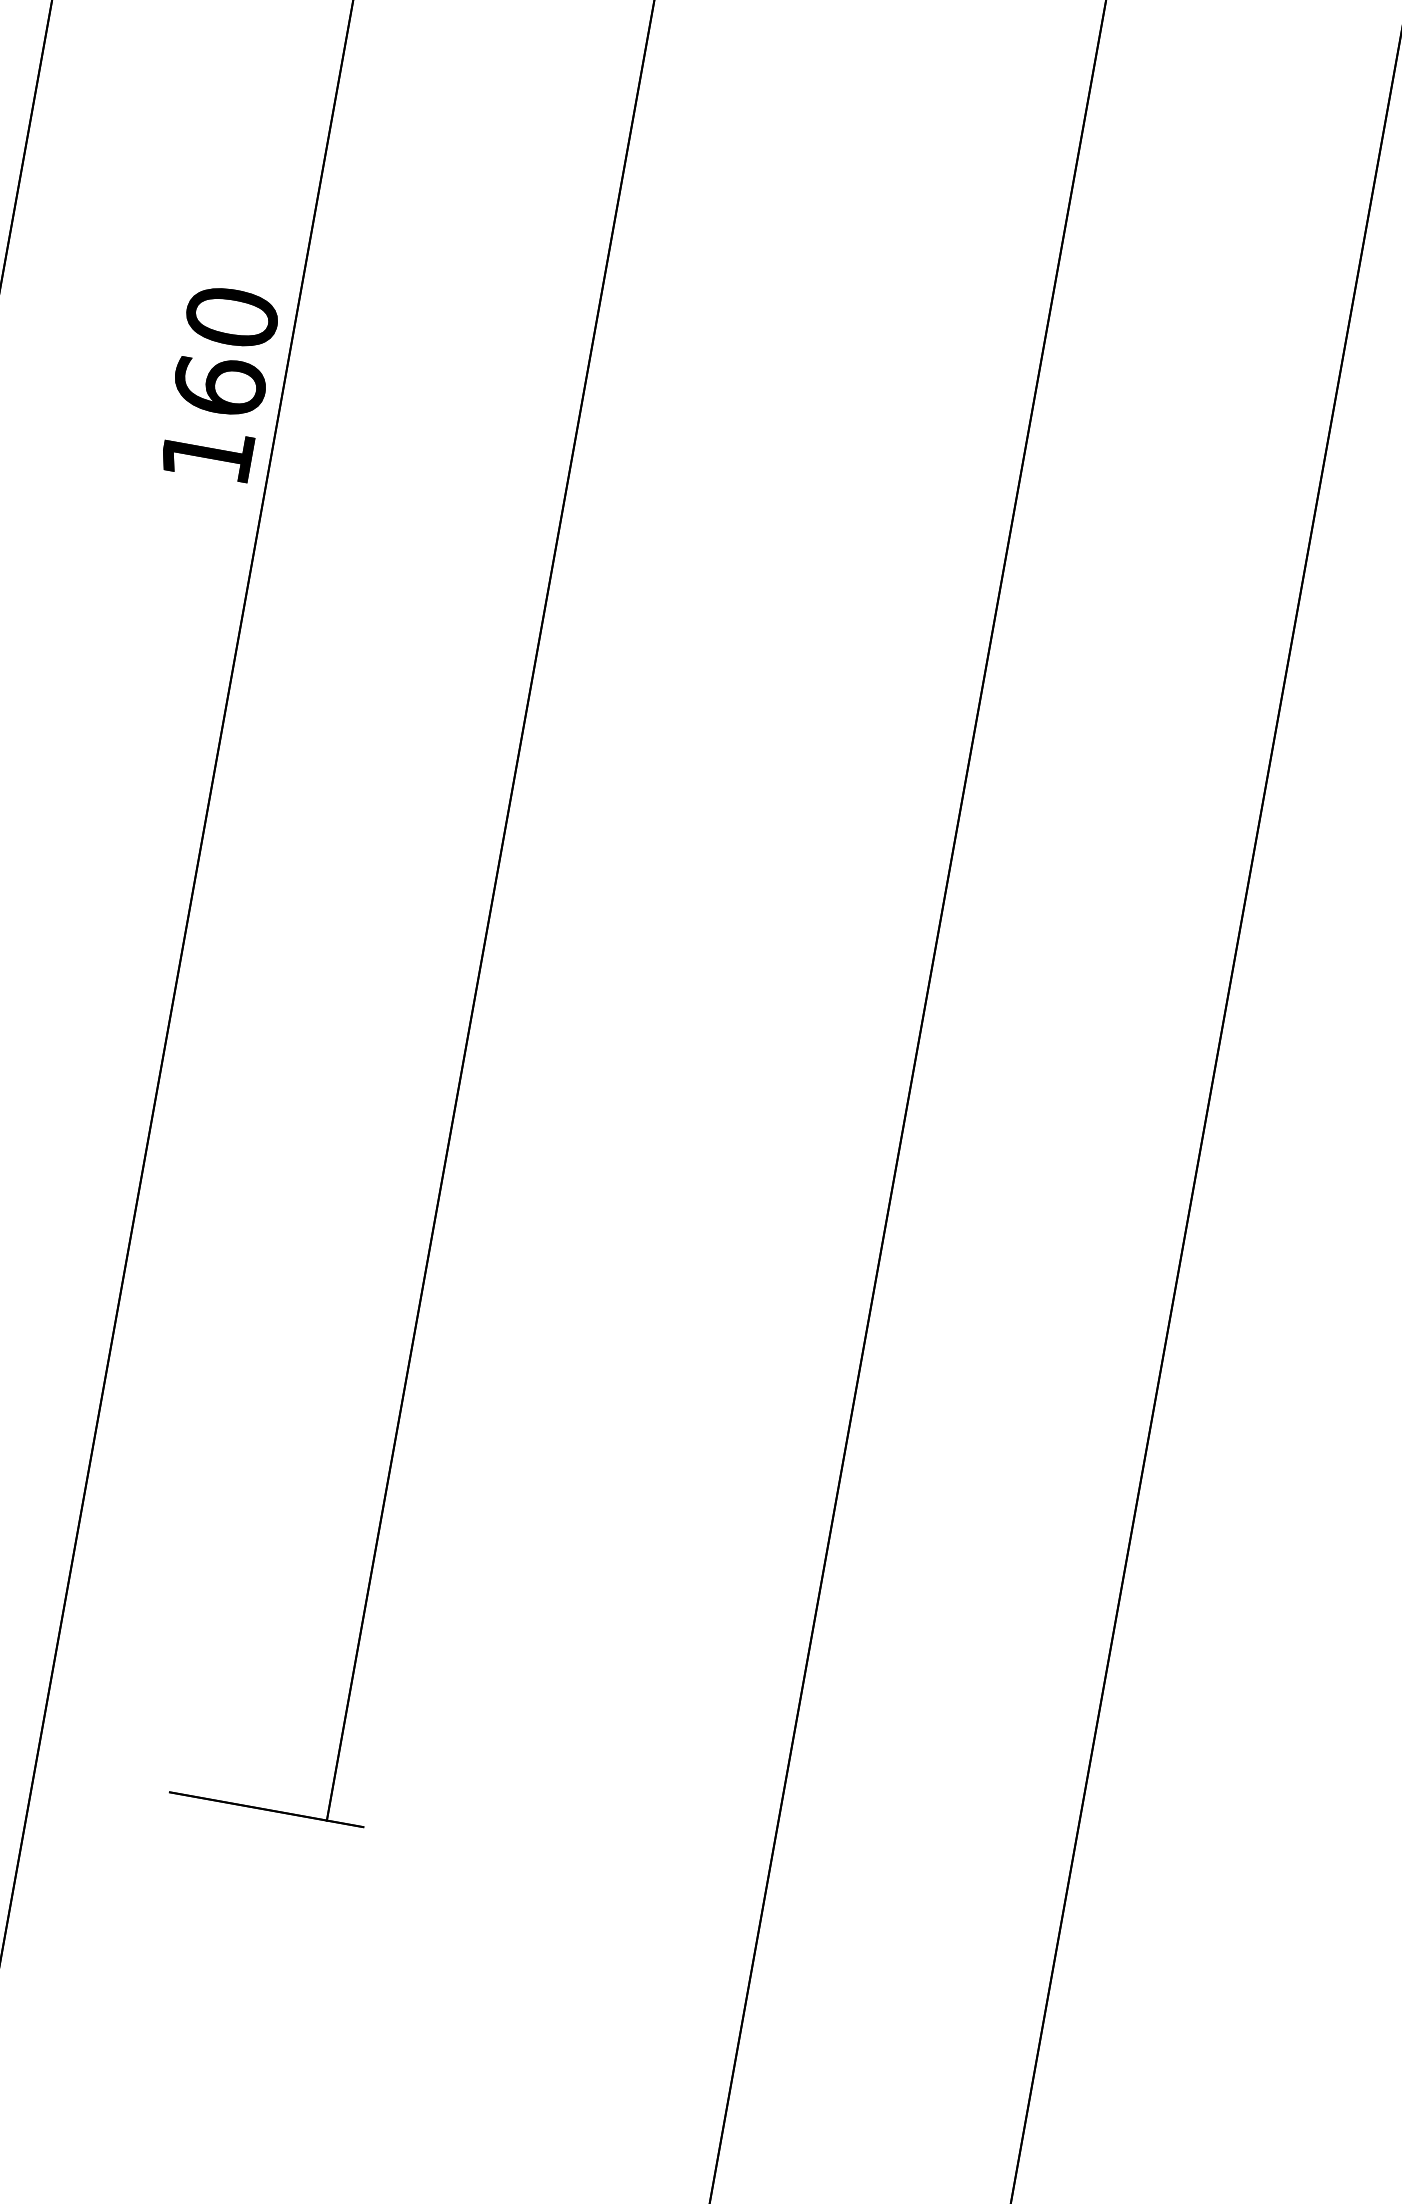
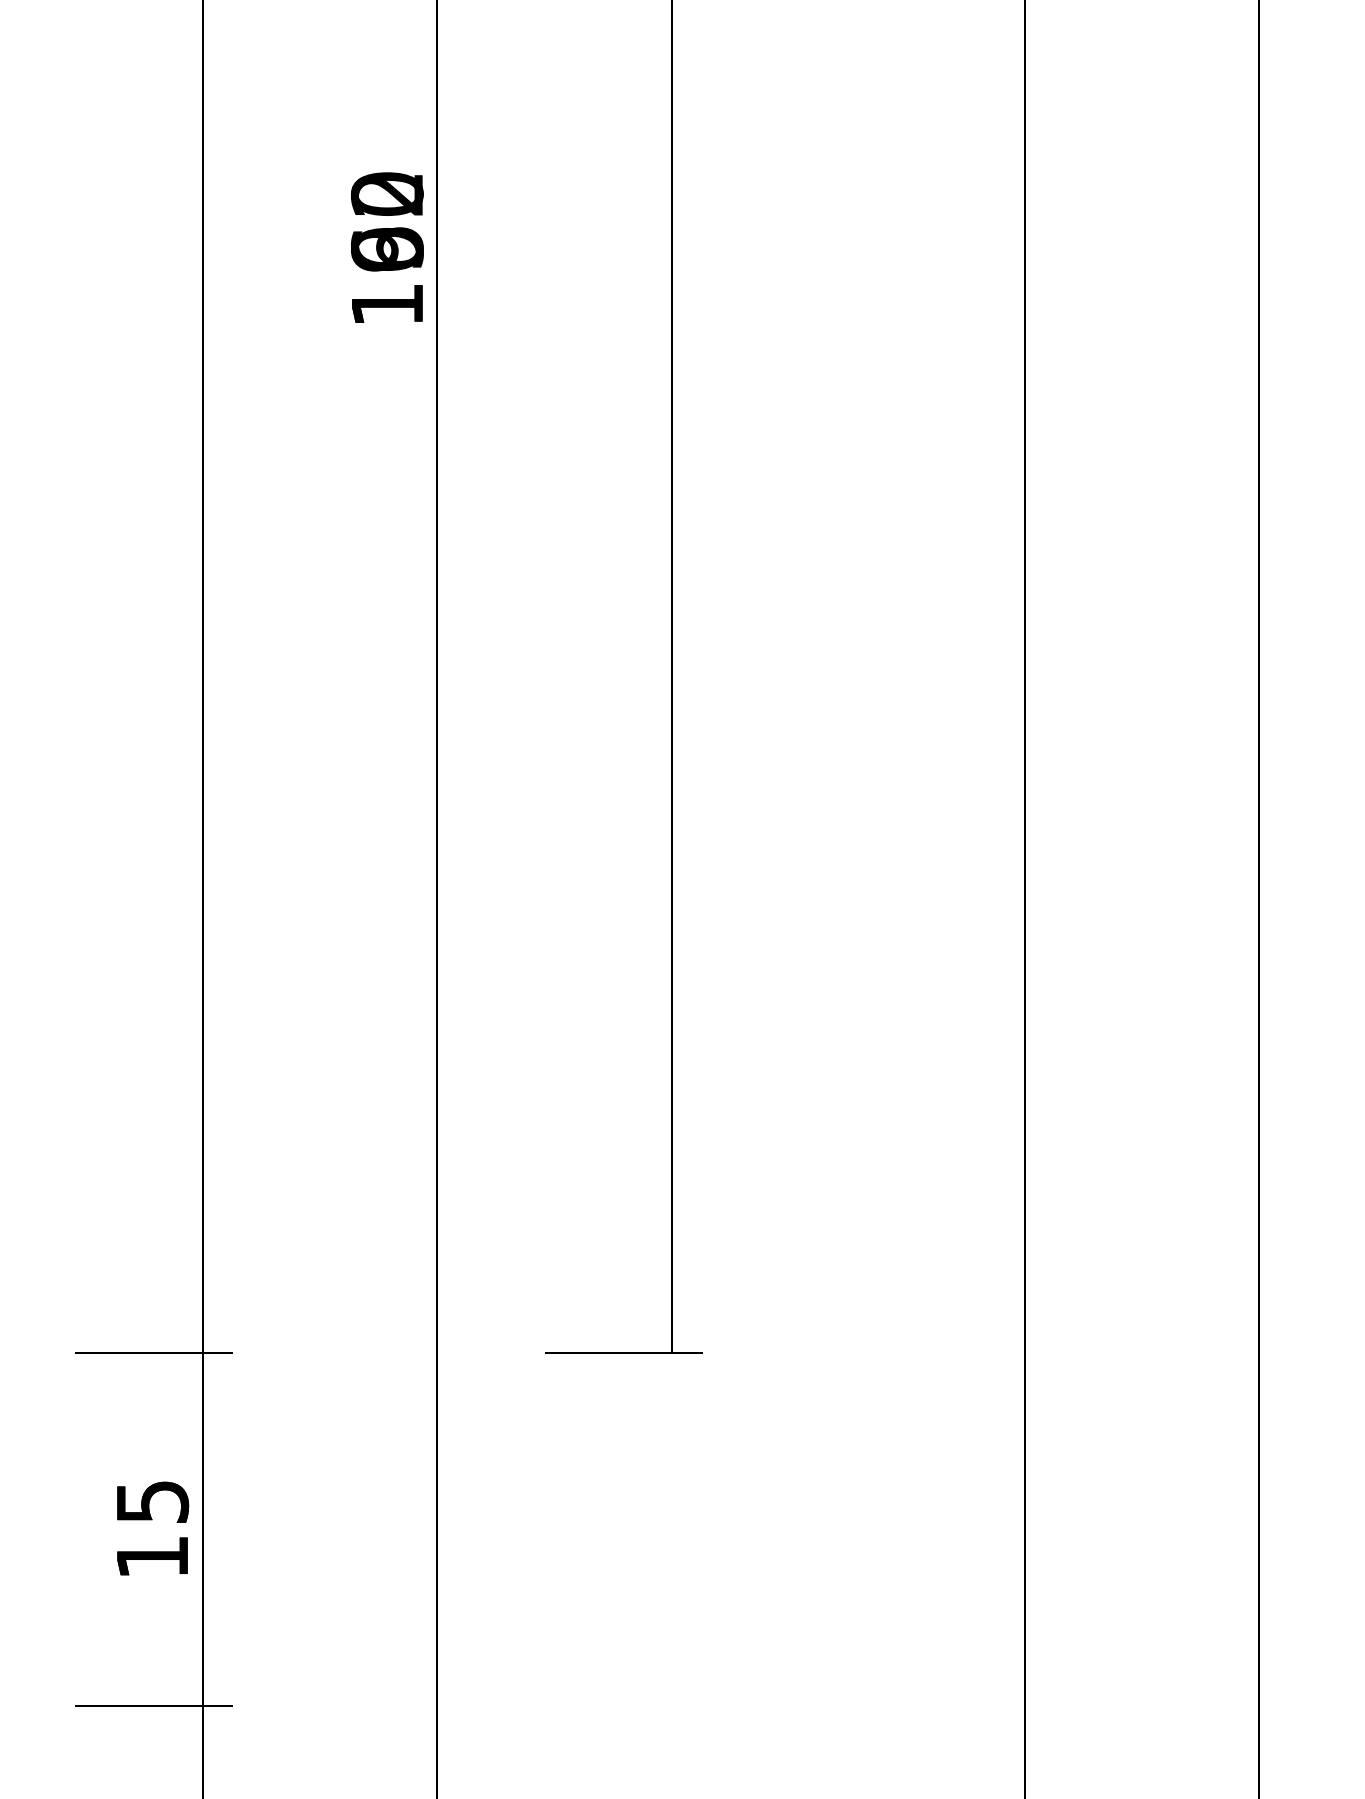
text: (226, 351) -> (387, 221), 160 -> 192

